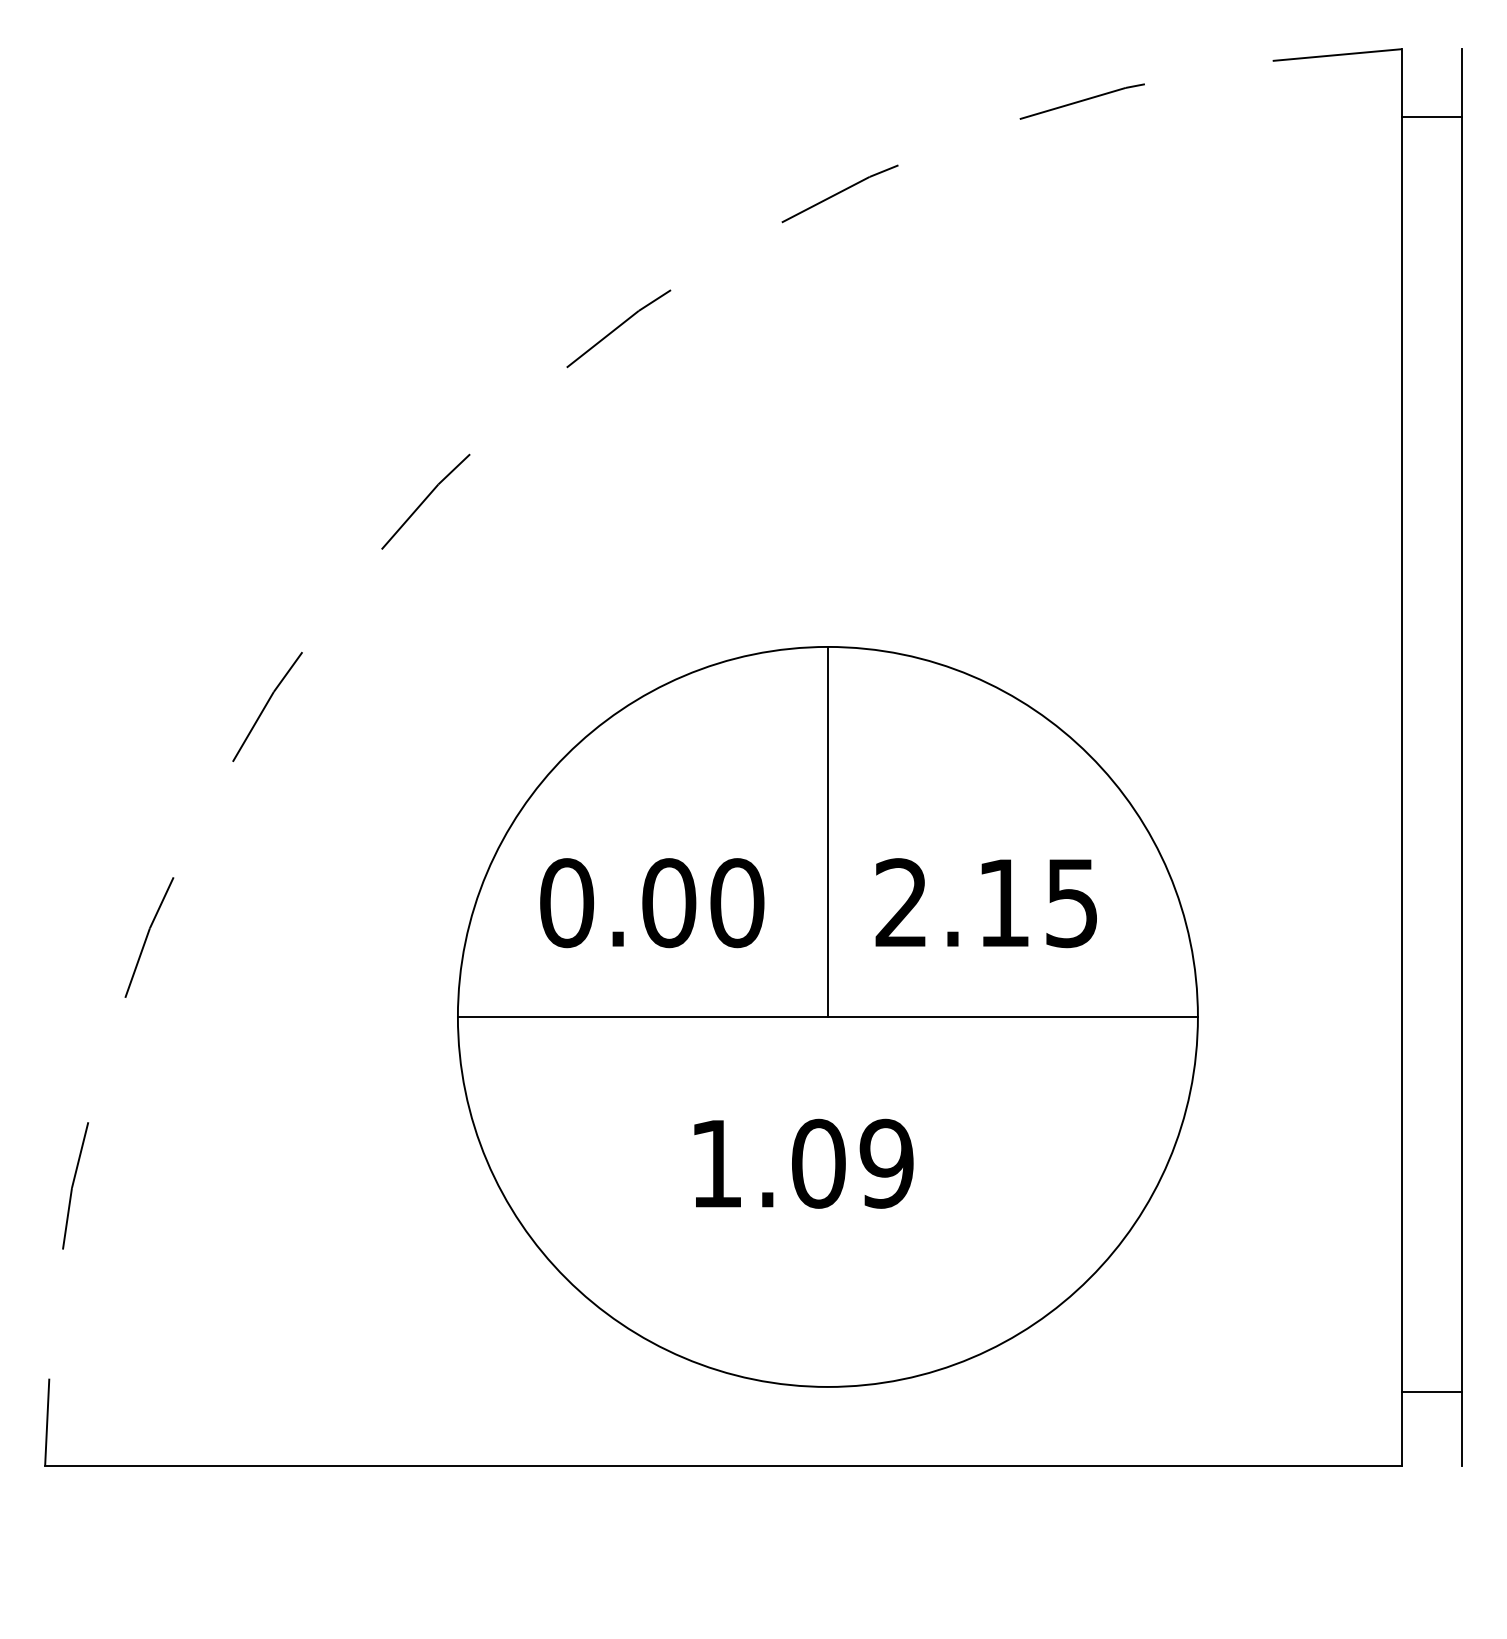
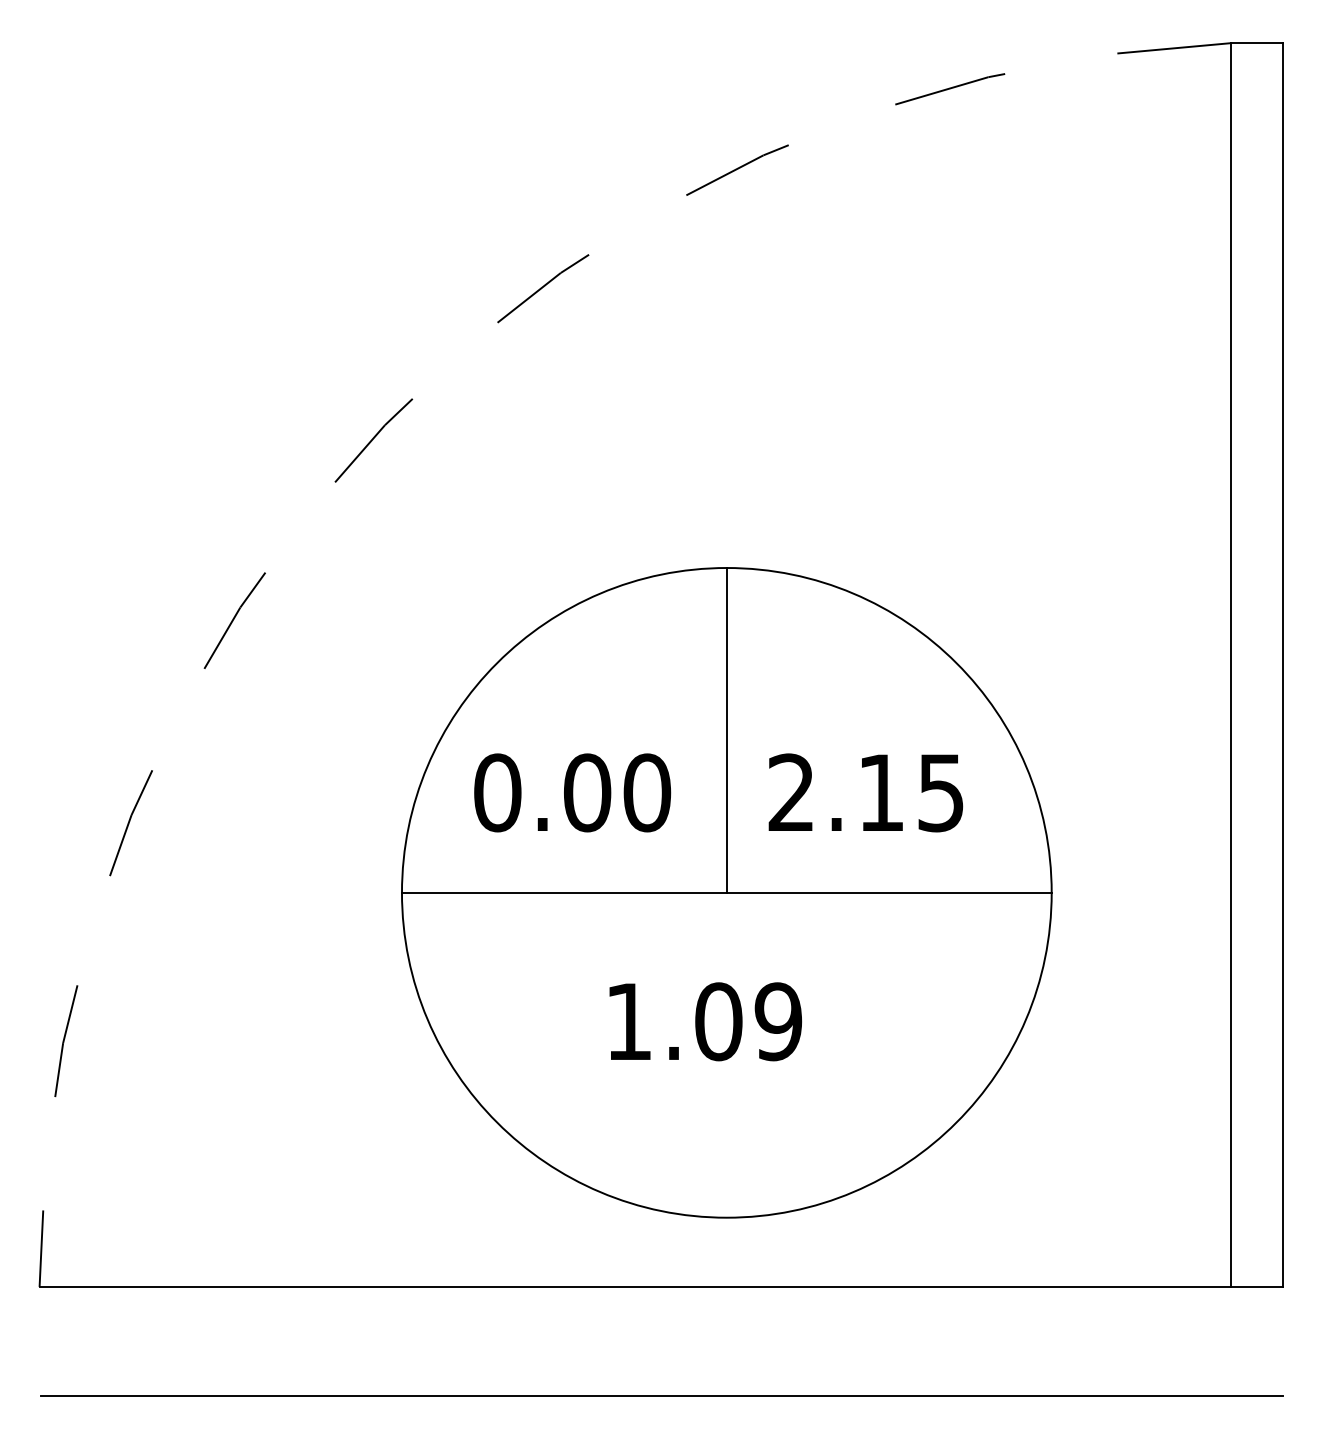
line: (1431, 117) -> (1256, 43), moved
line: (1431, 1391) -> (1256, 1286), moved
line: (753, 1589) -> (661, 1395), added

